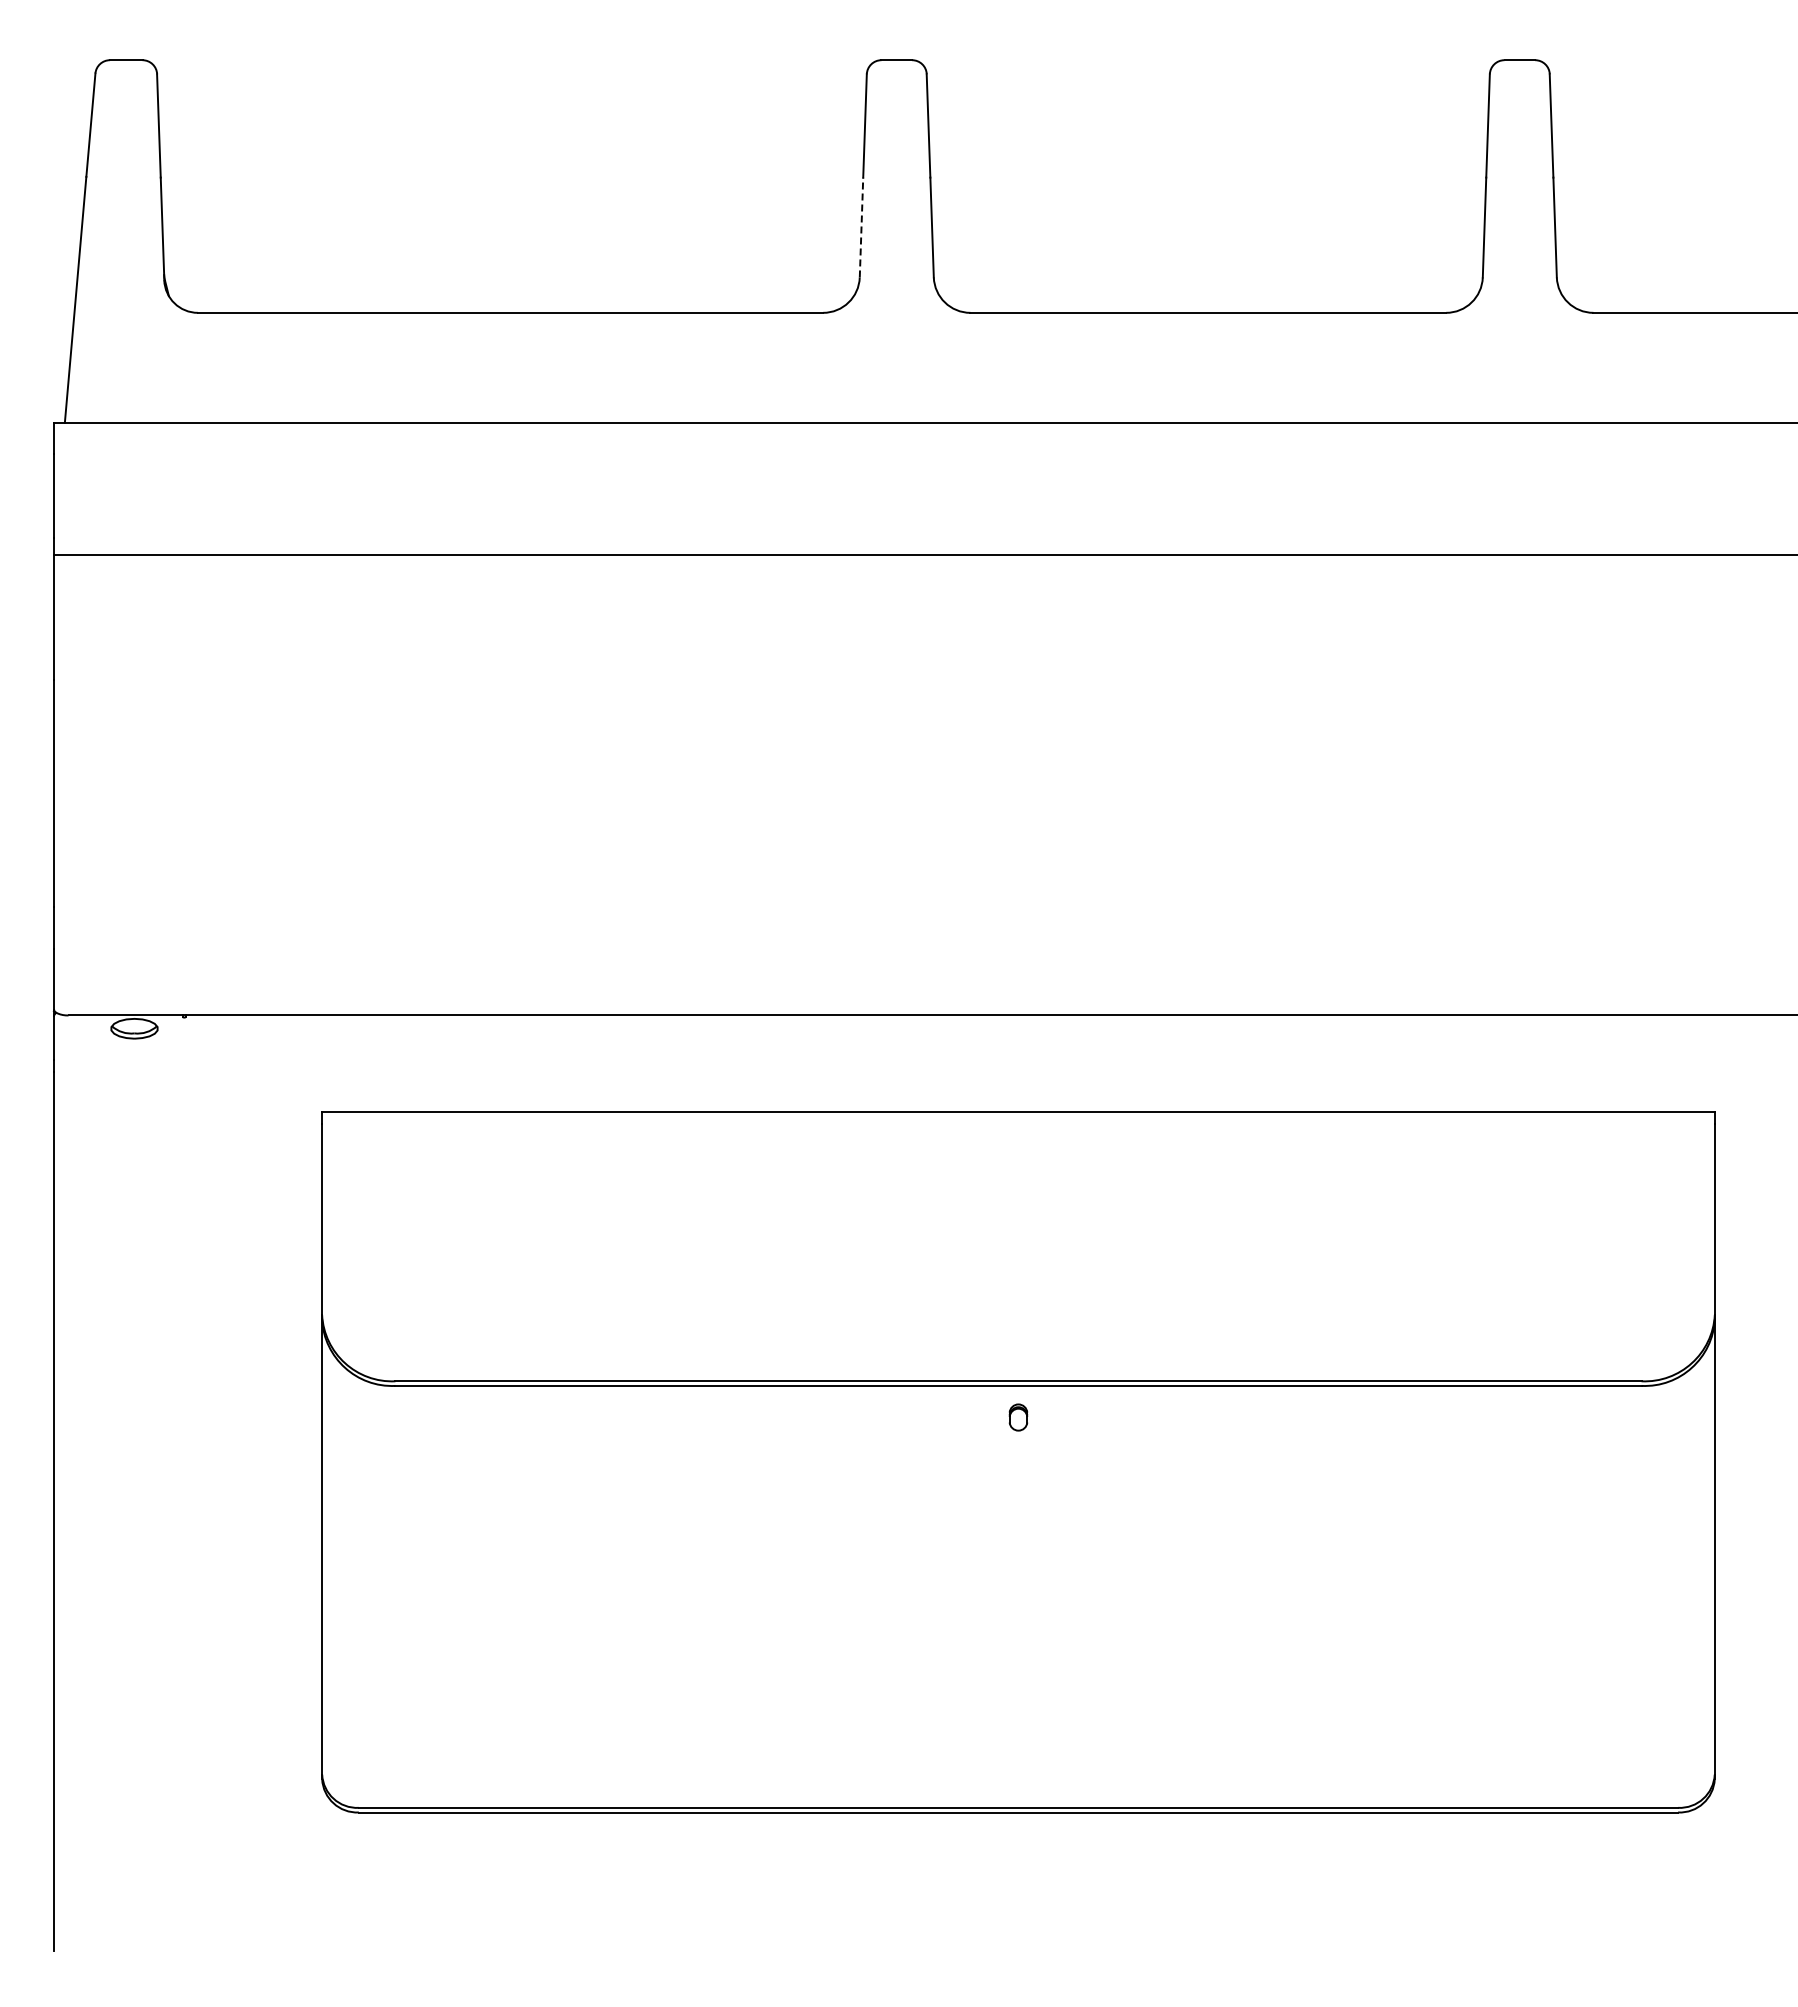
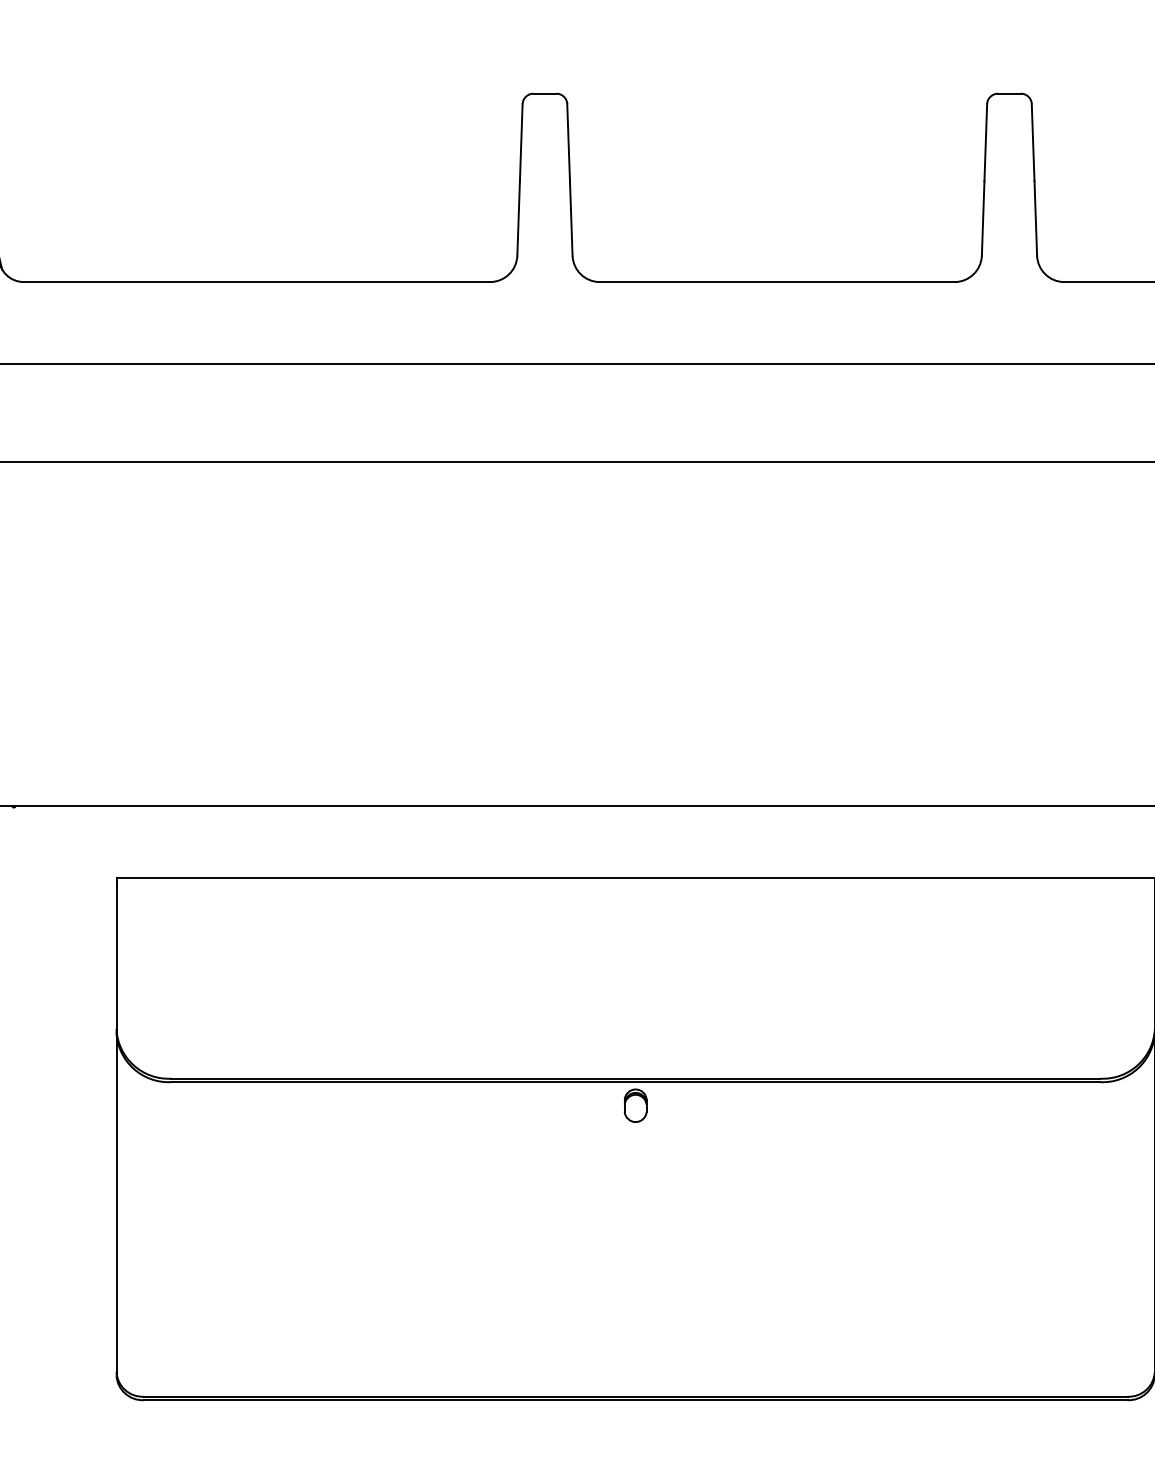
line: (861, 227) -> (518, 218), dashed -> solid
part: (1018, 1417) -> (635, 1105), size x1.67

